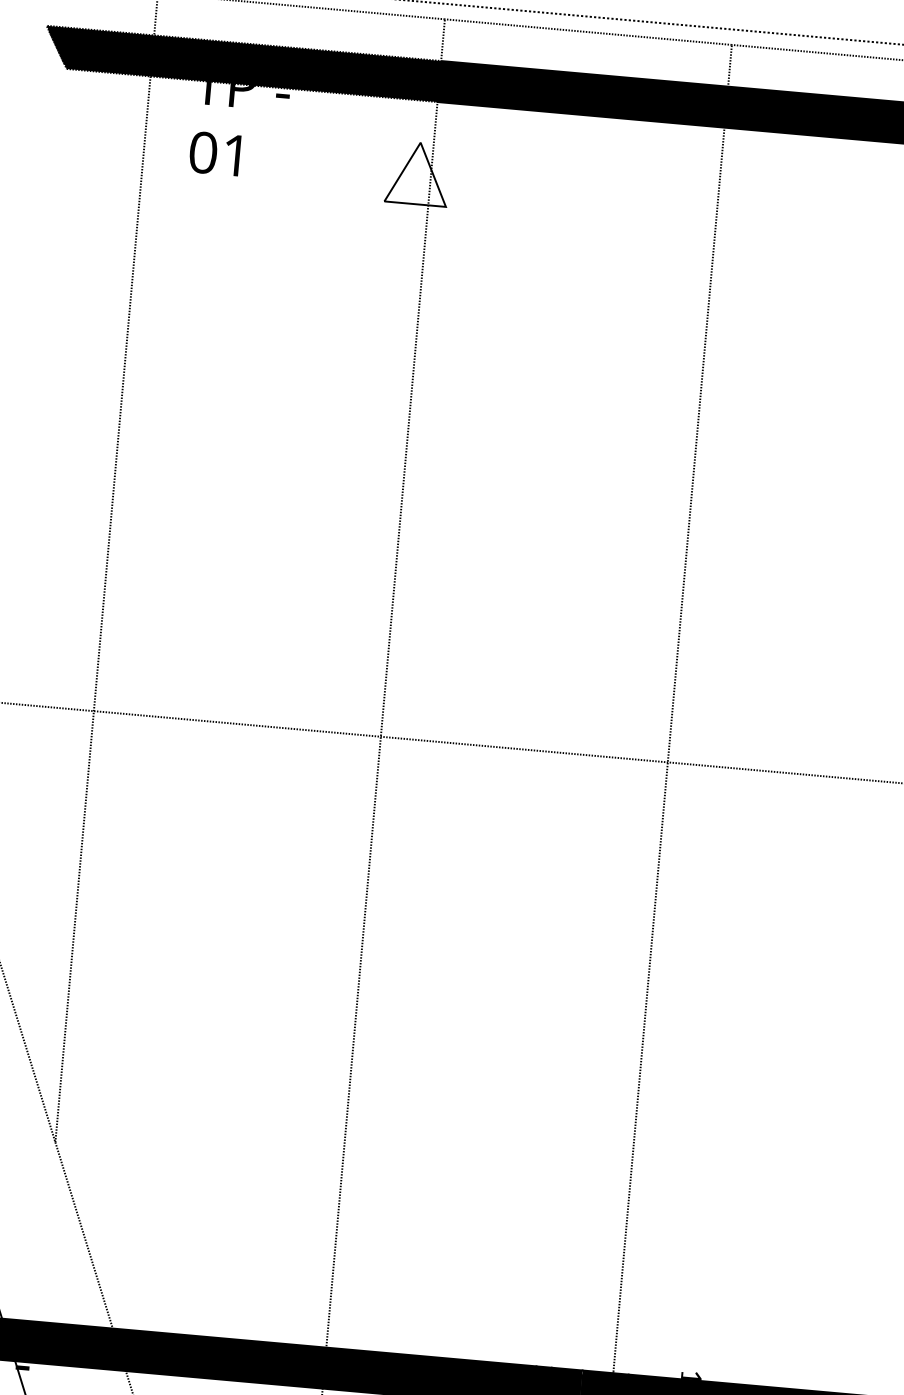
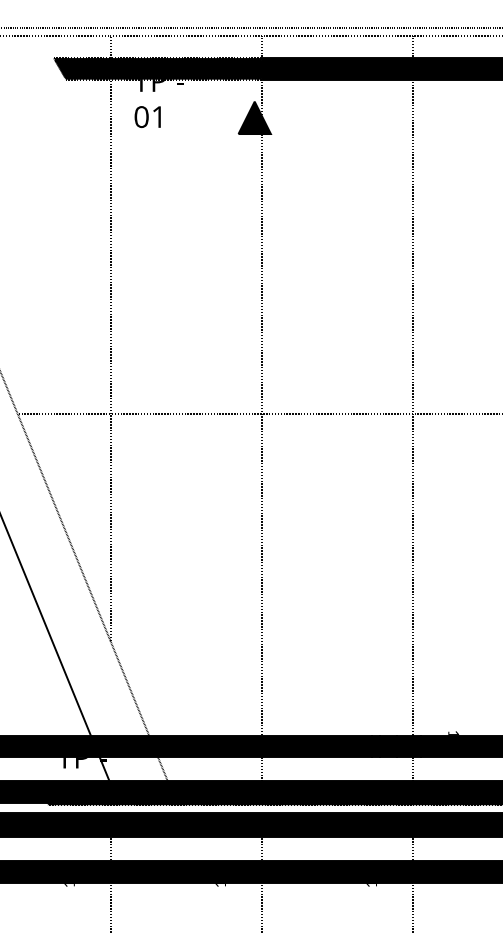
fill: (417, 172) -> (254, 117), added

